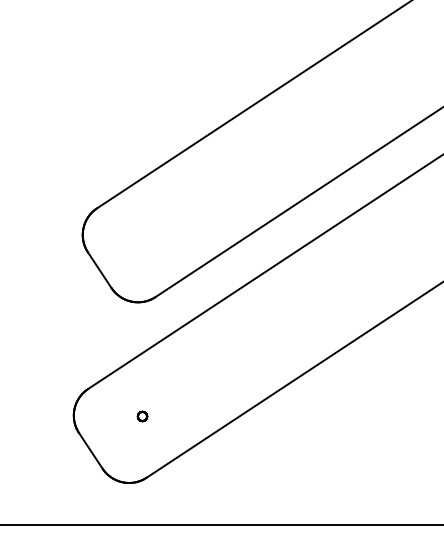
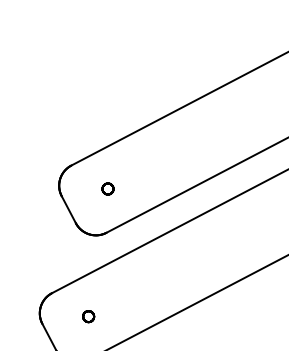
part: (151, 235) -> (108, 188), added
part: (142, 416) -> (88, 316), size x1.67

